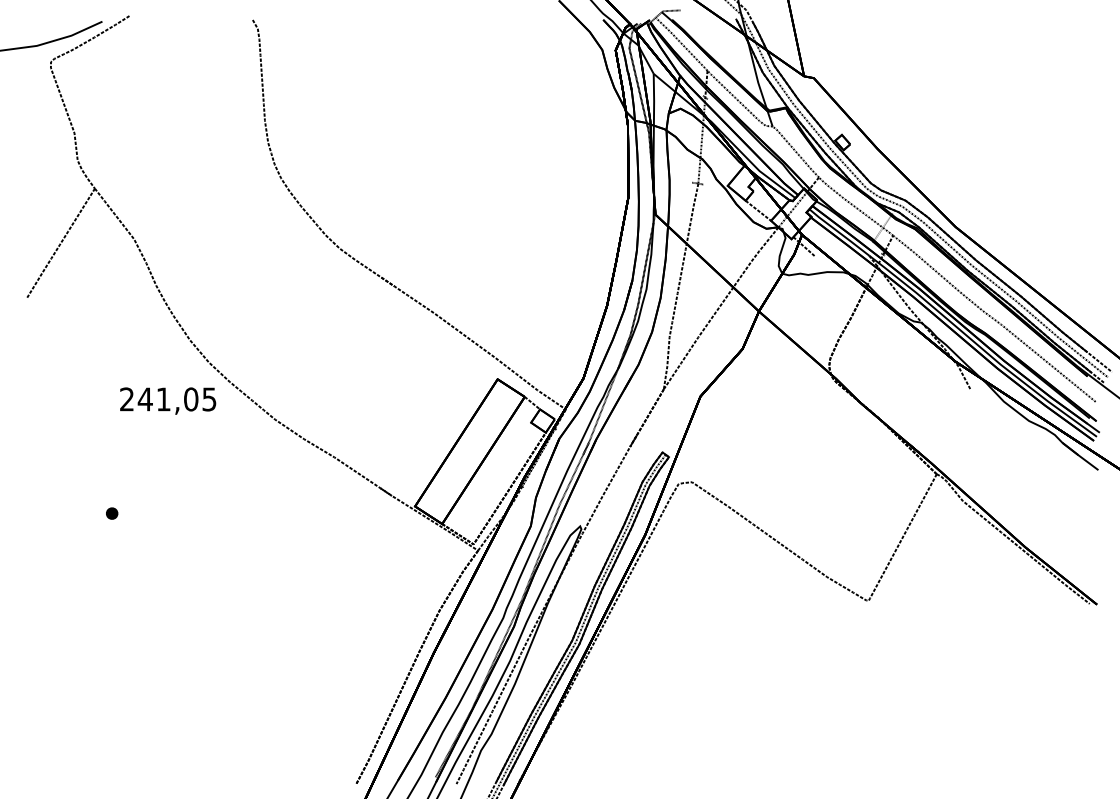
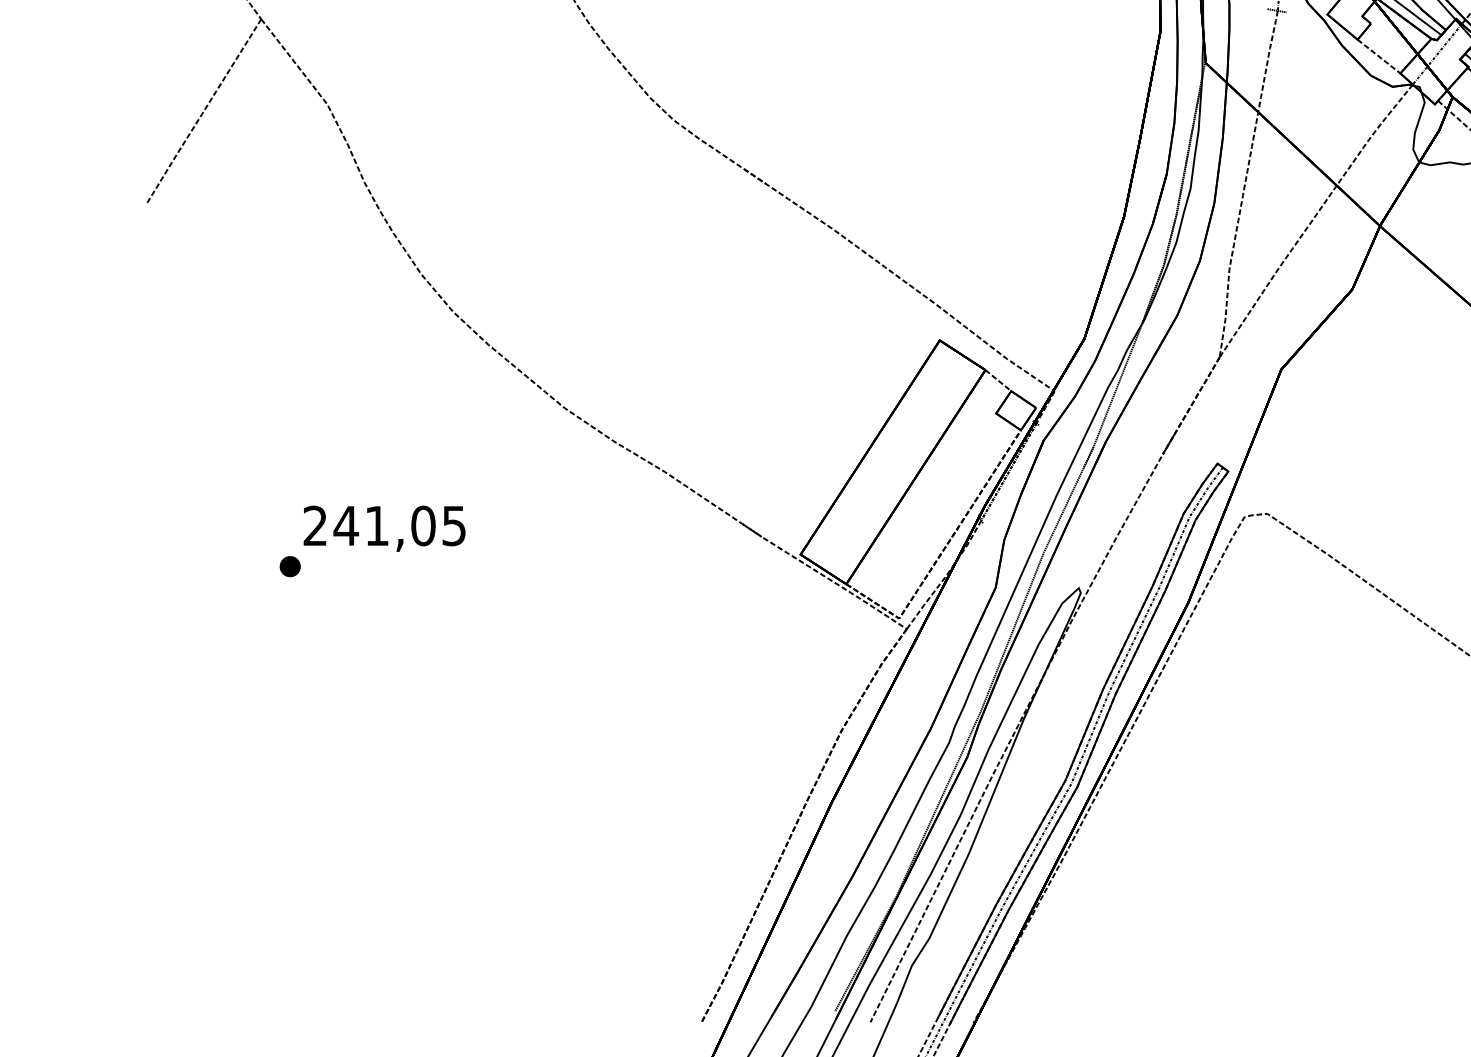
text: (168, 400) -> (385, 527), moved

